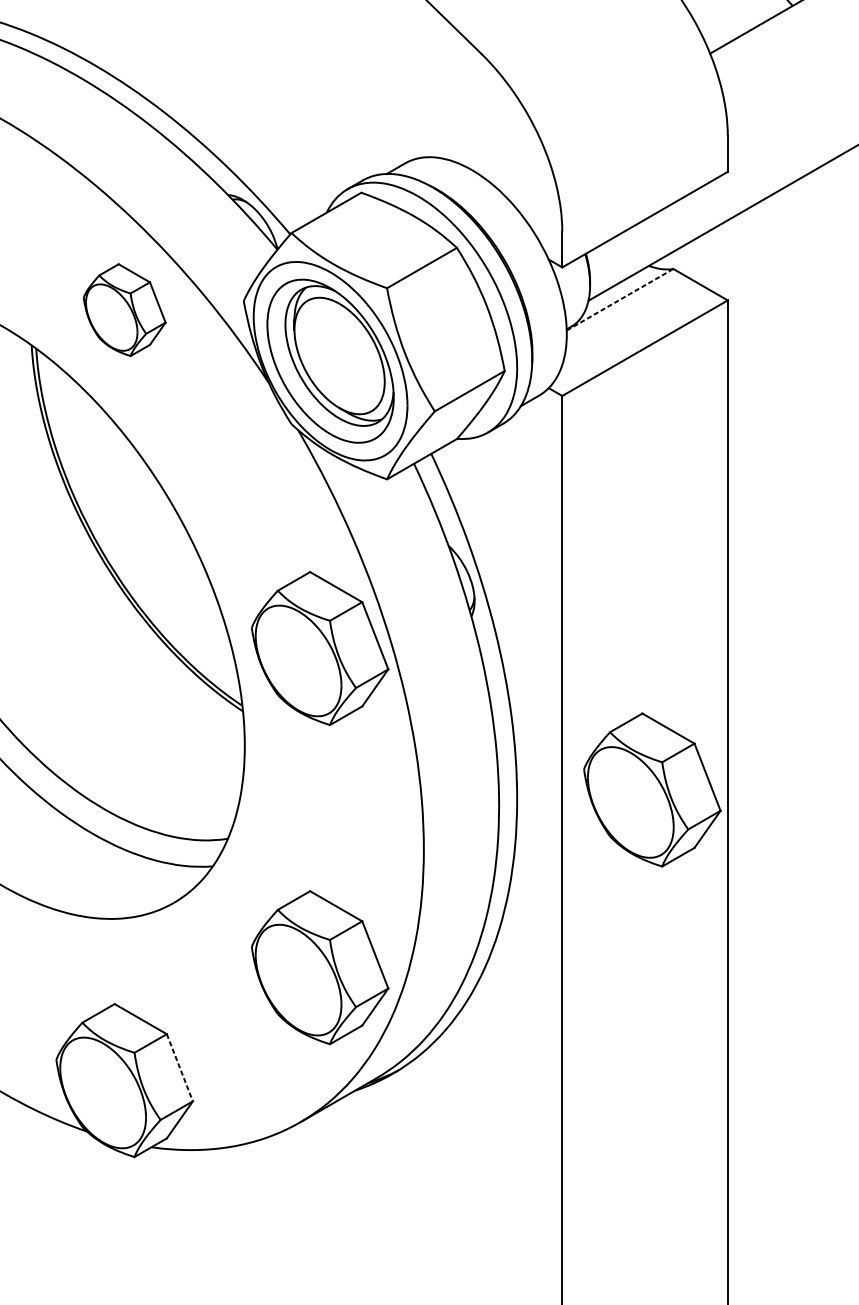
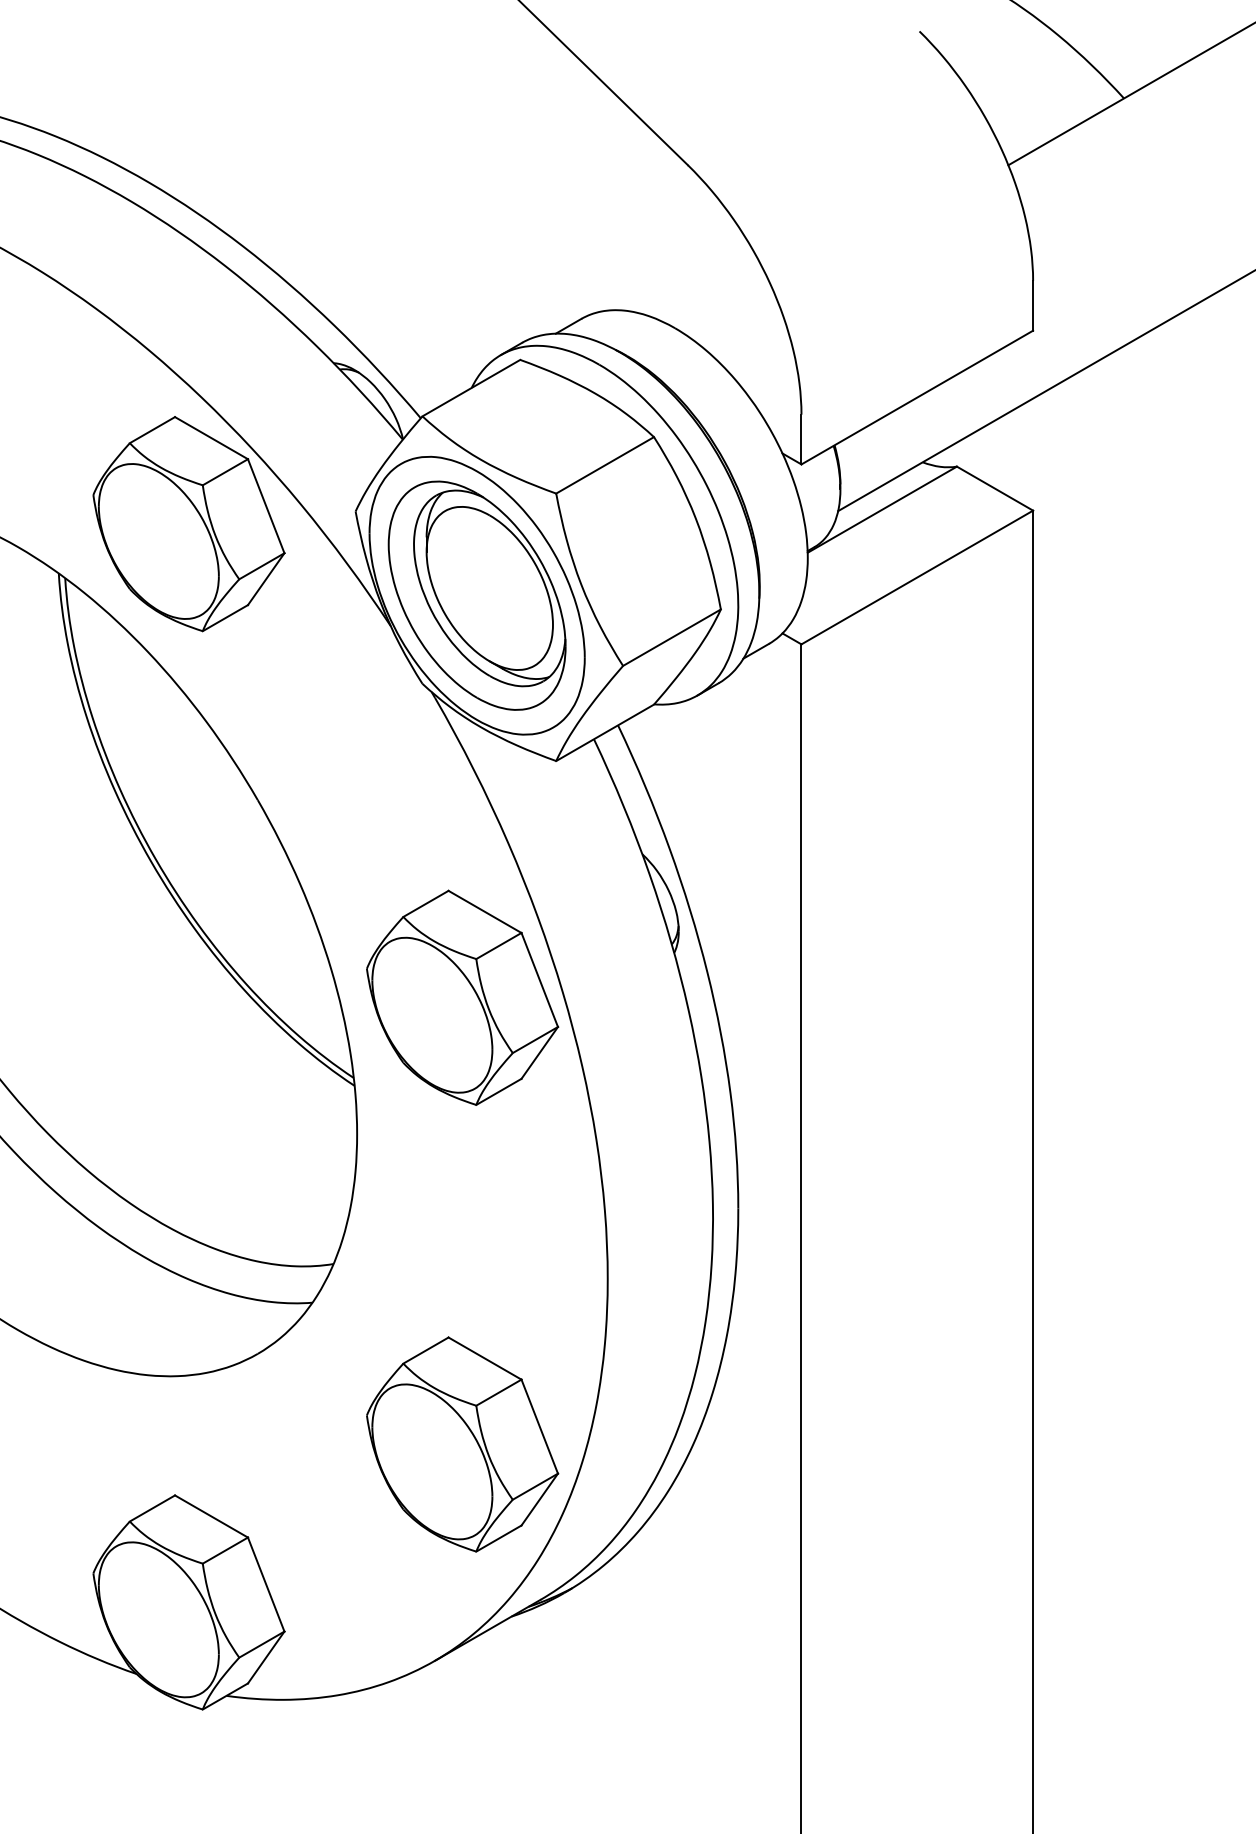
line: (620, 299) -> (882, 509), dashed -> solid
part: (124, 310) -> (188, 524), size x1.67
part: (652, 789) -> (927, 1195), removed
line: (180, 1068) -> (266, 1585), dashed -> solid

